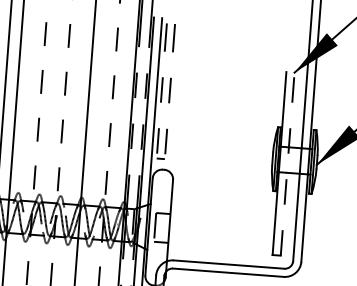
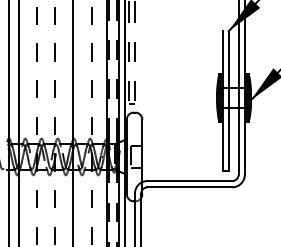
line: (287, 163) -> (228, 100), dashed -> solid

